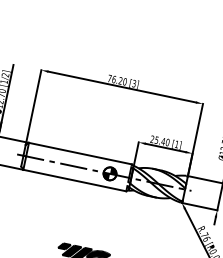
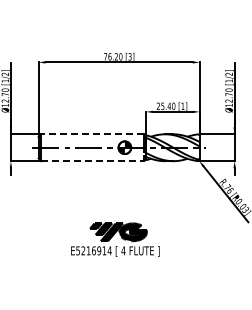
line: (80, 153) -> (92, 134), solid -> dashed
line: (75, 181) -> (93, 161), solid -> dashed

